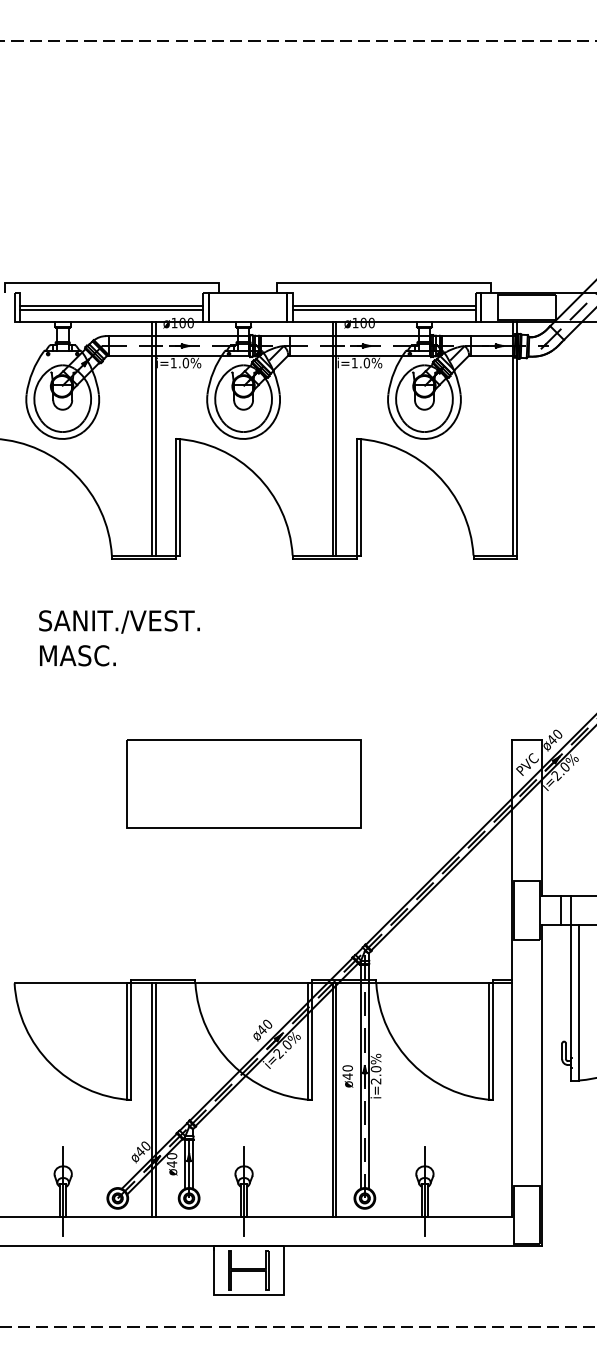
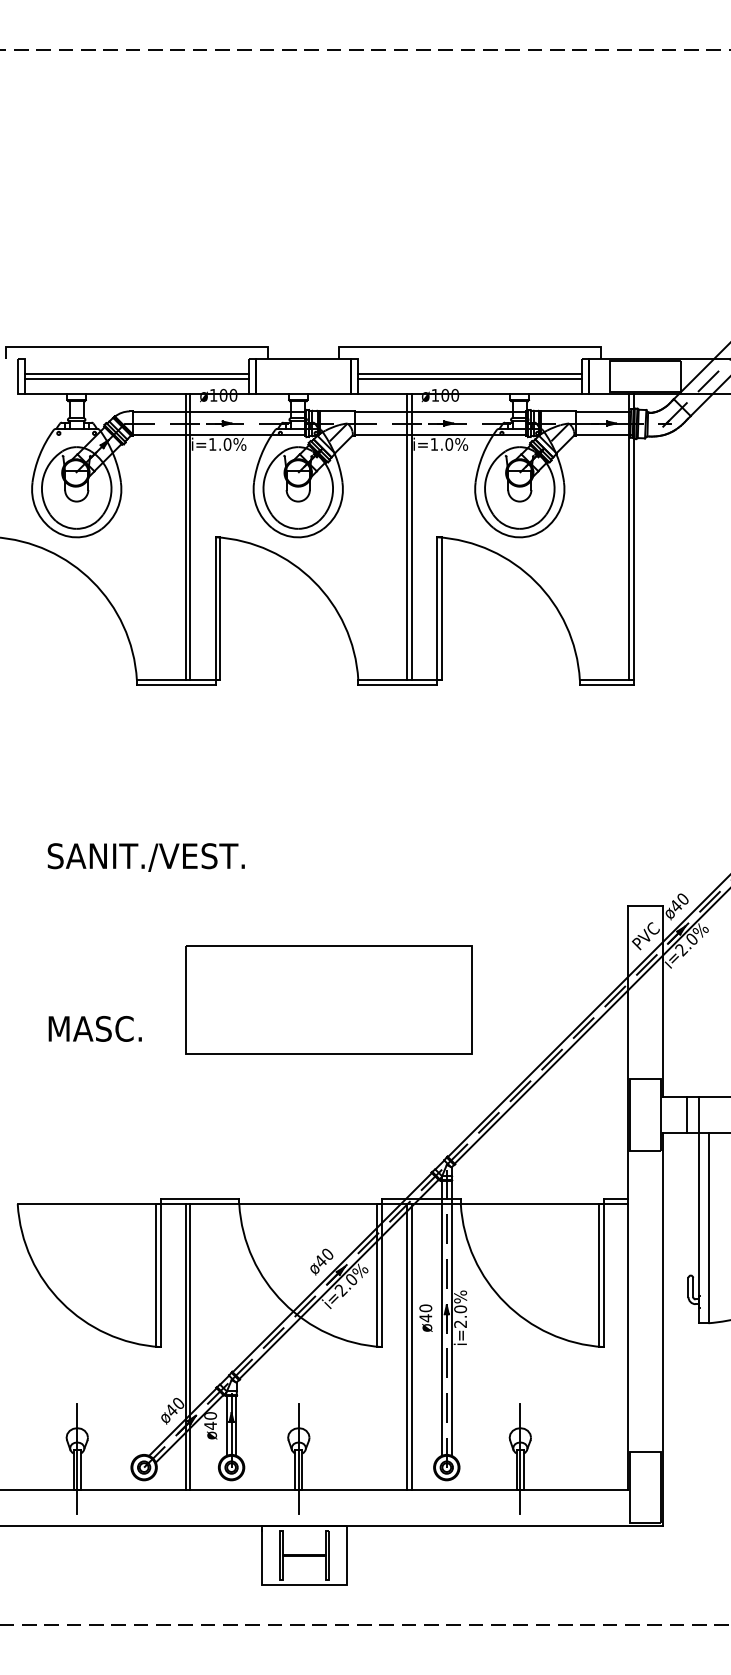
text: (118, 621) -> (145, 857), moved
text: (77, 655) -> (94, 1028), moved
part: (243, 783) -> (328, 999), moved

